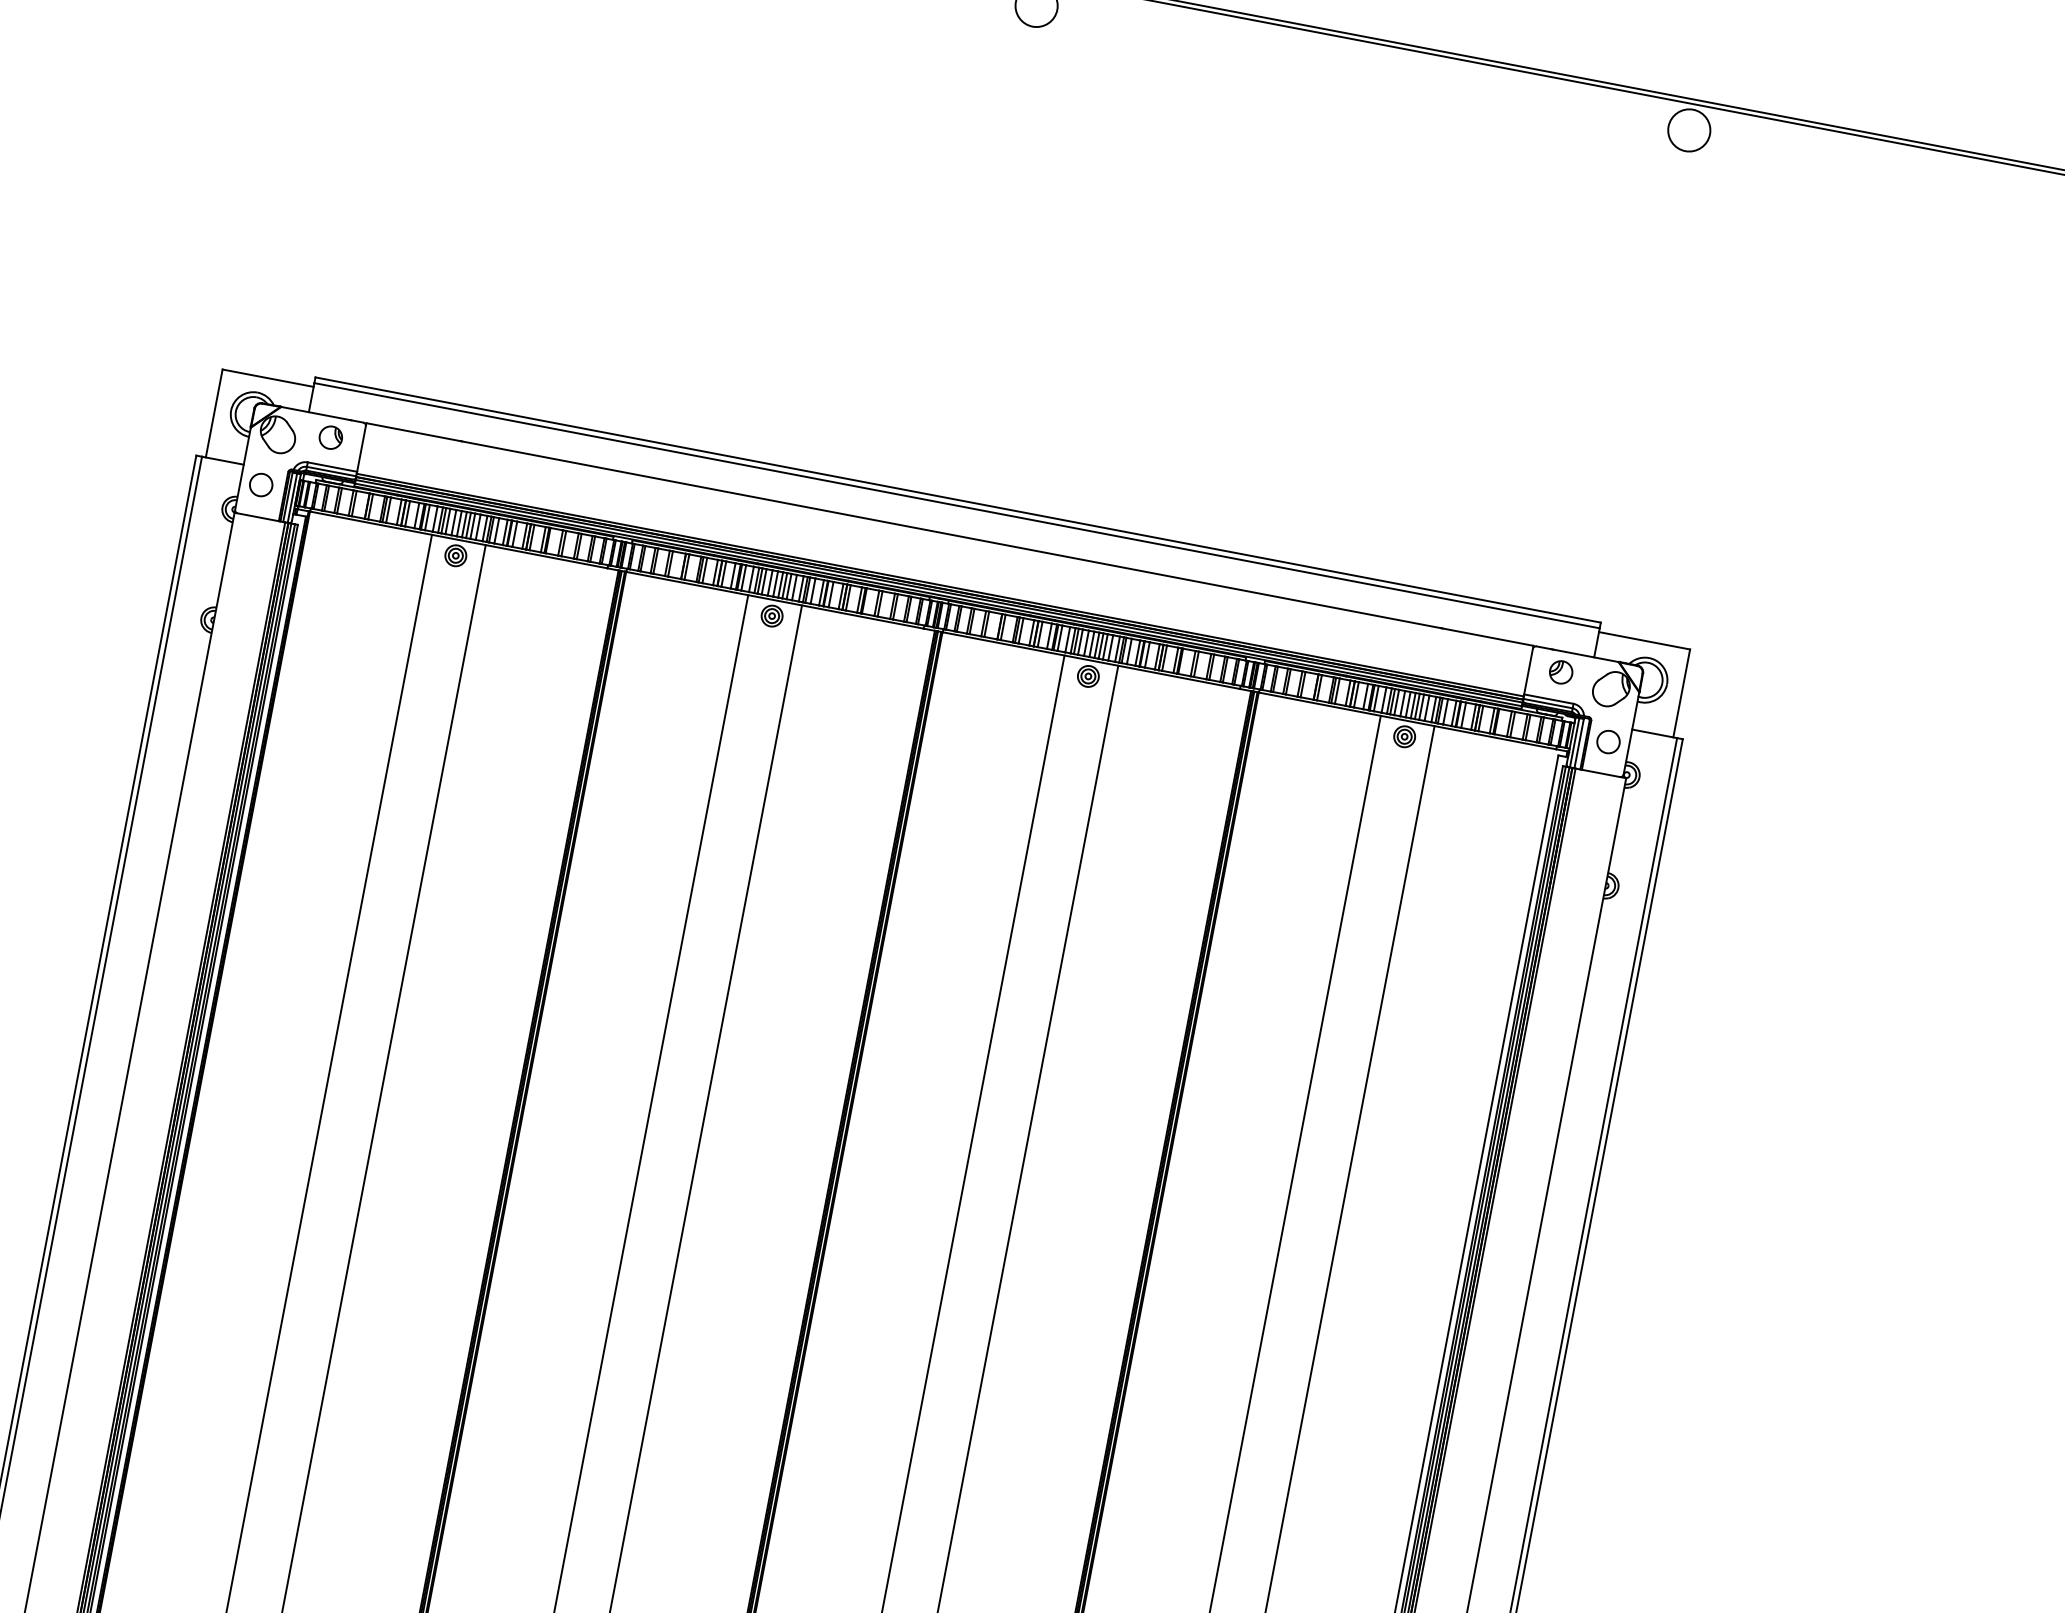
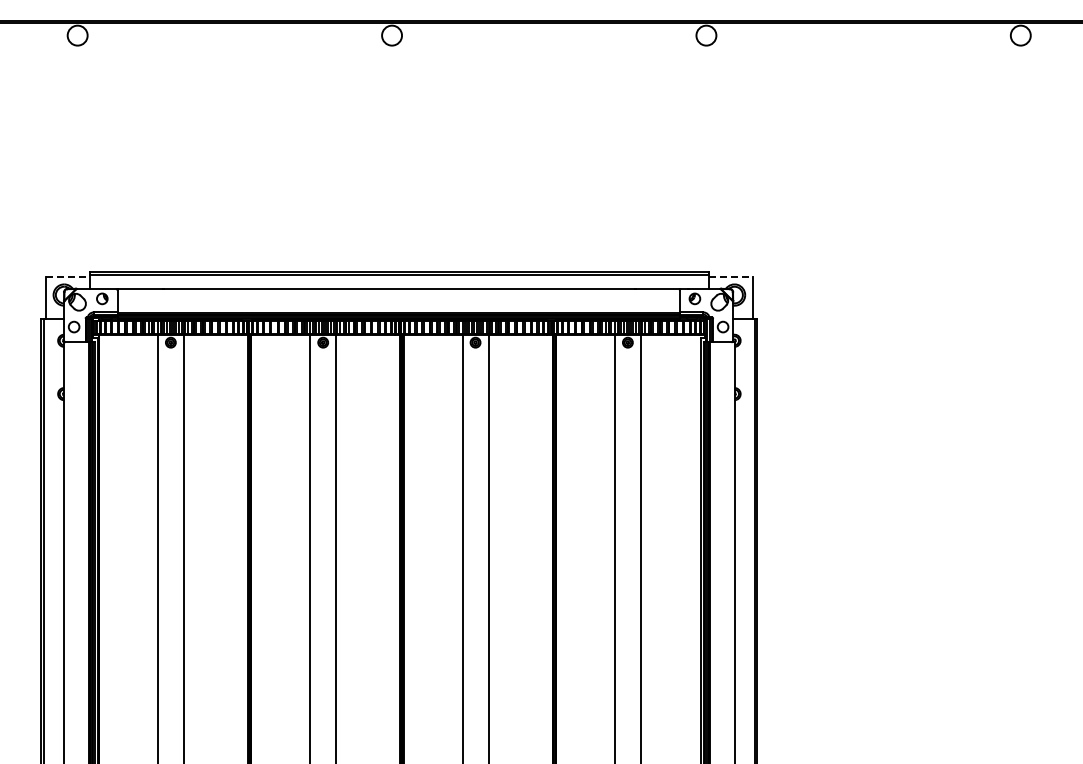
line: (267, 377) -> (67, 276), solid -> dashed
line: (1643, 639) -> (730, 276), solid -> dashed

